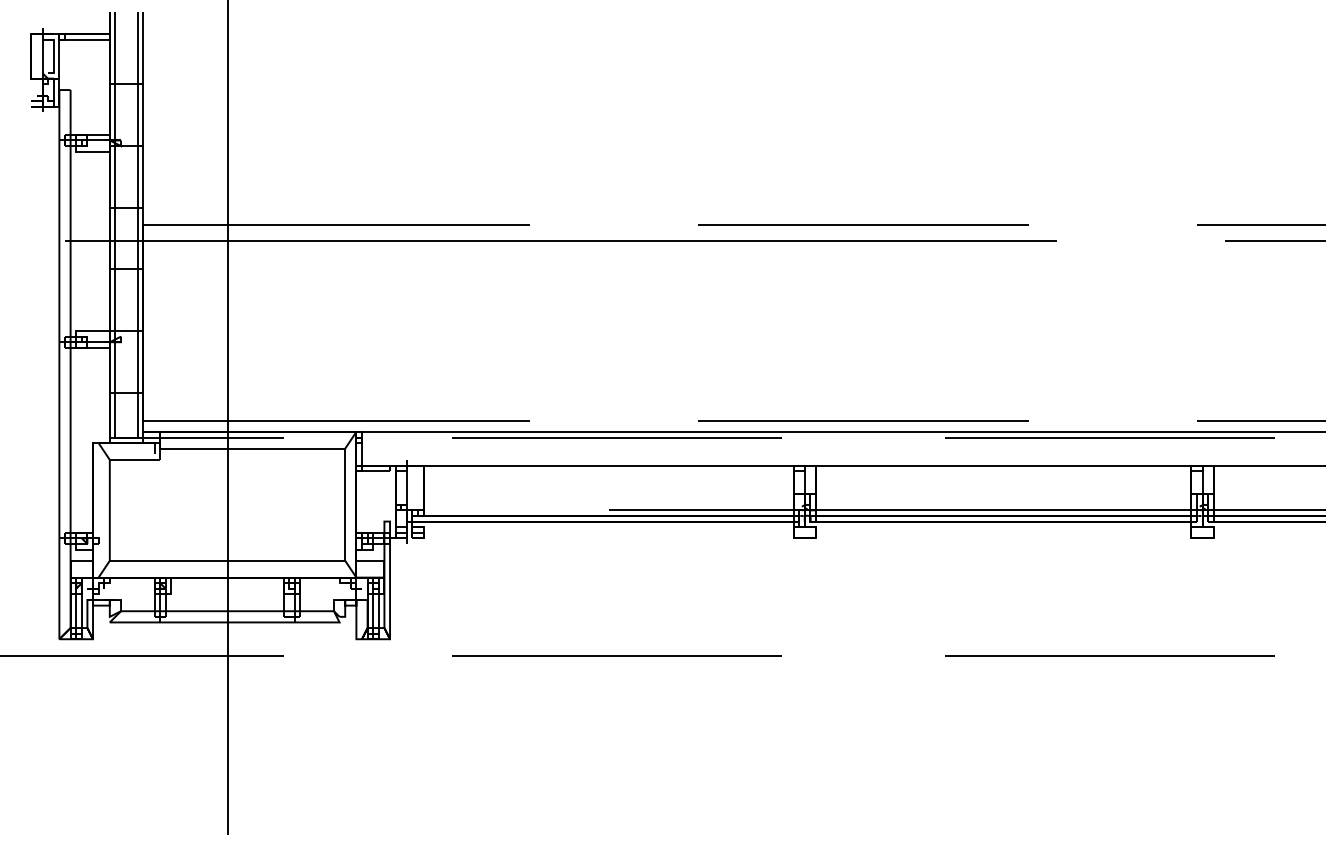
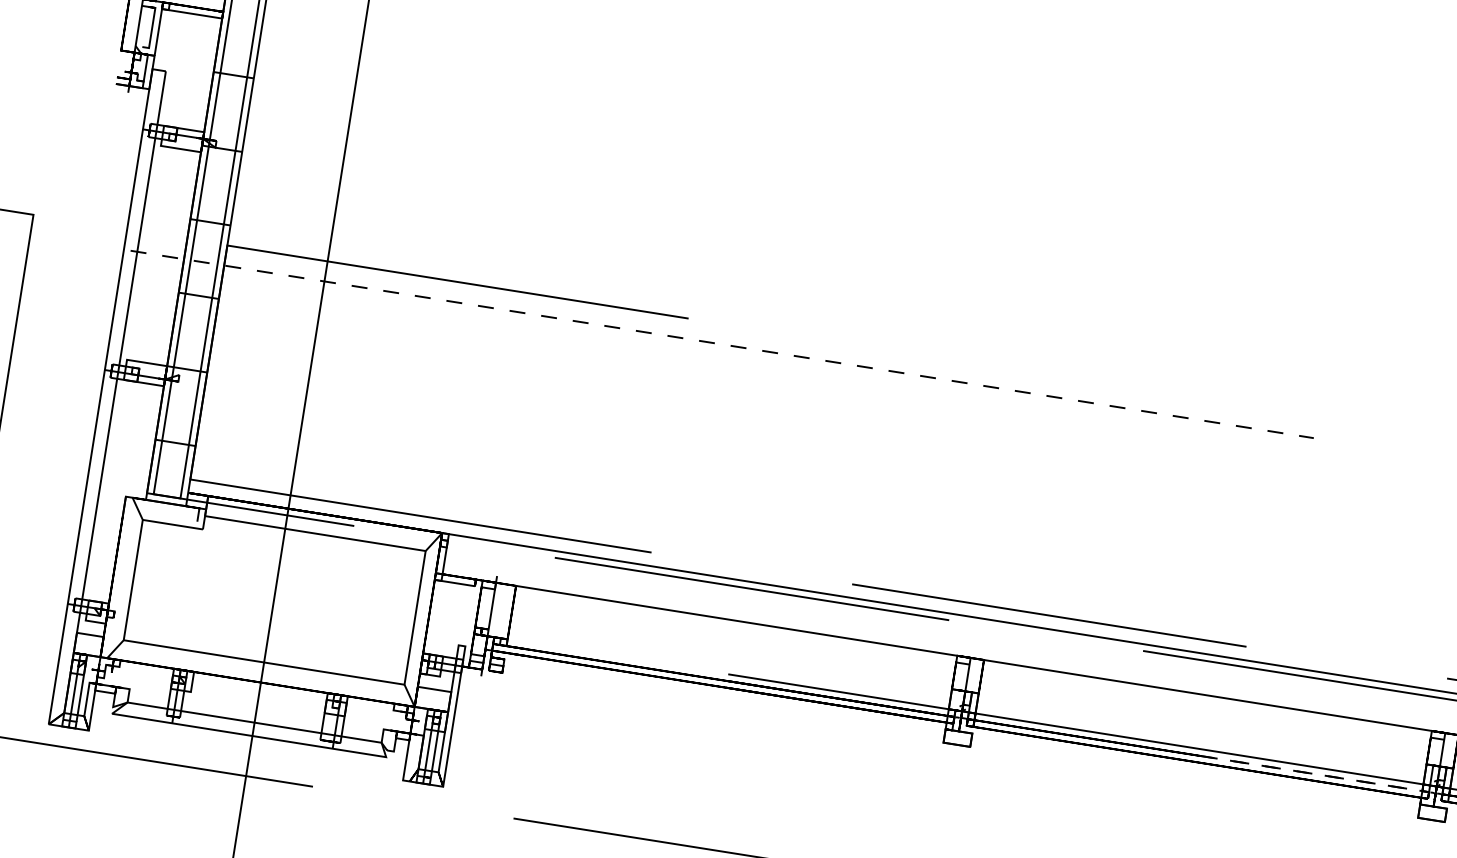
line: (863, 224) -> (1086, 381), removed
line: (560, 241) -> (721, 344), solid -> dashed
line: (1197, 515) -> (1429, 791), solid -> dashed

